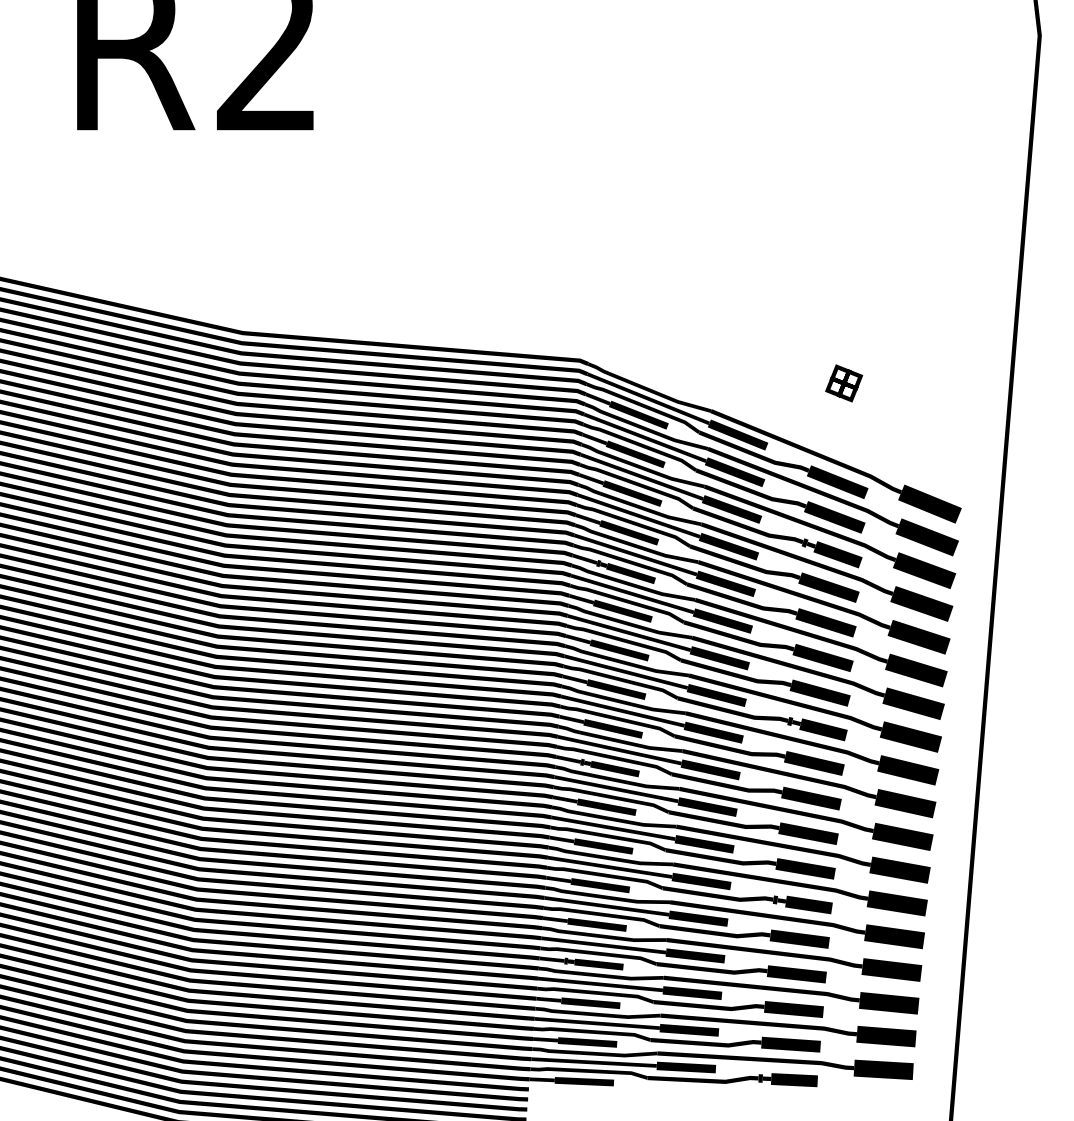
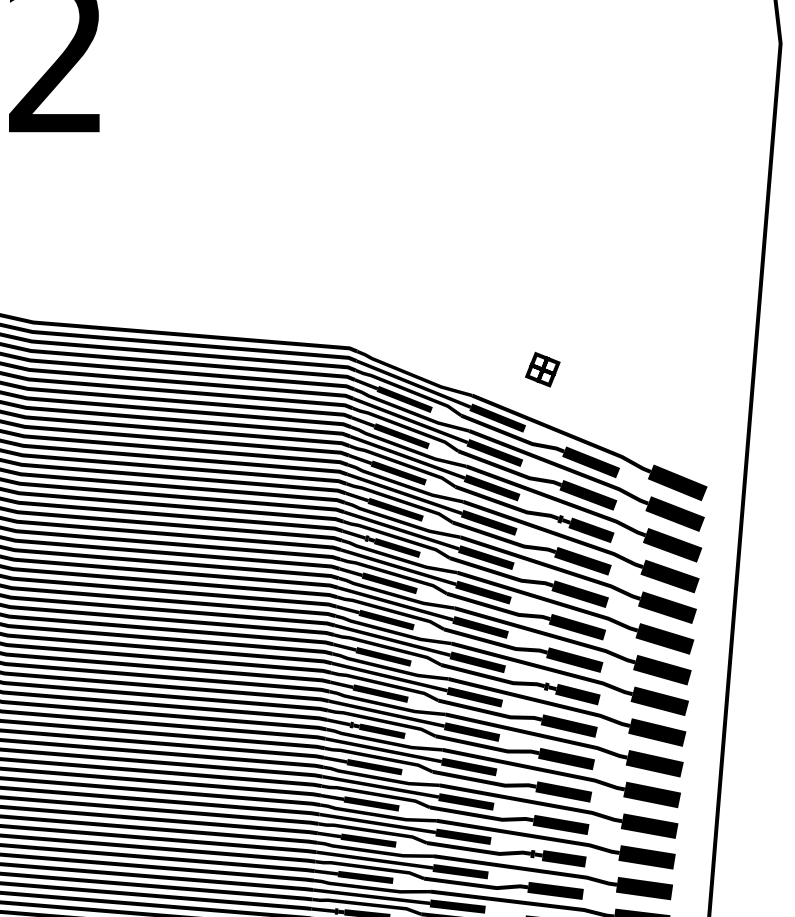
part: (844, 383) -> (543, 369), moved

